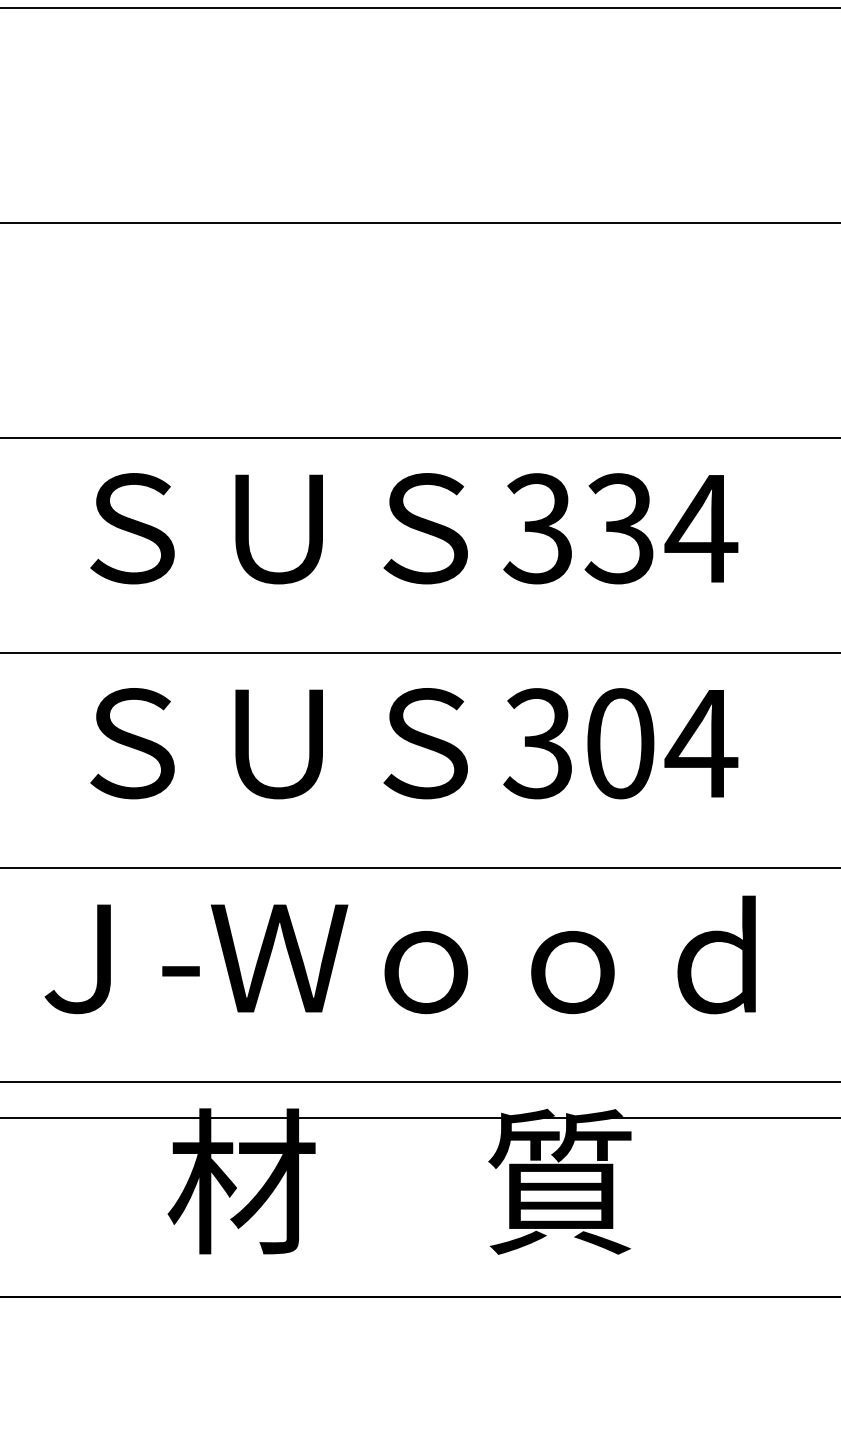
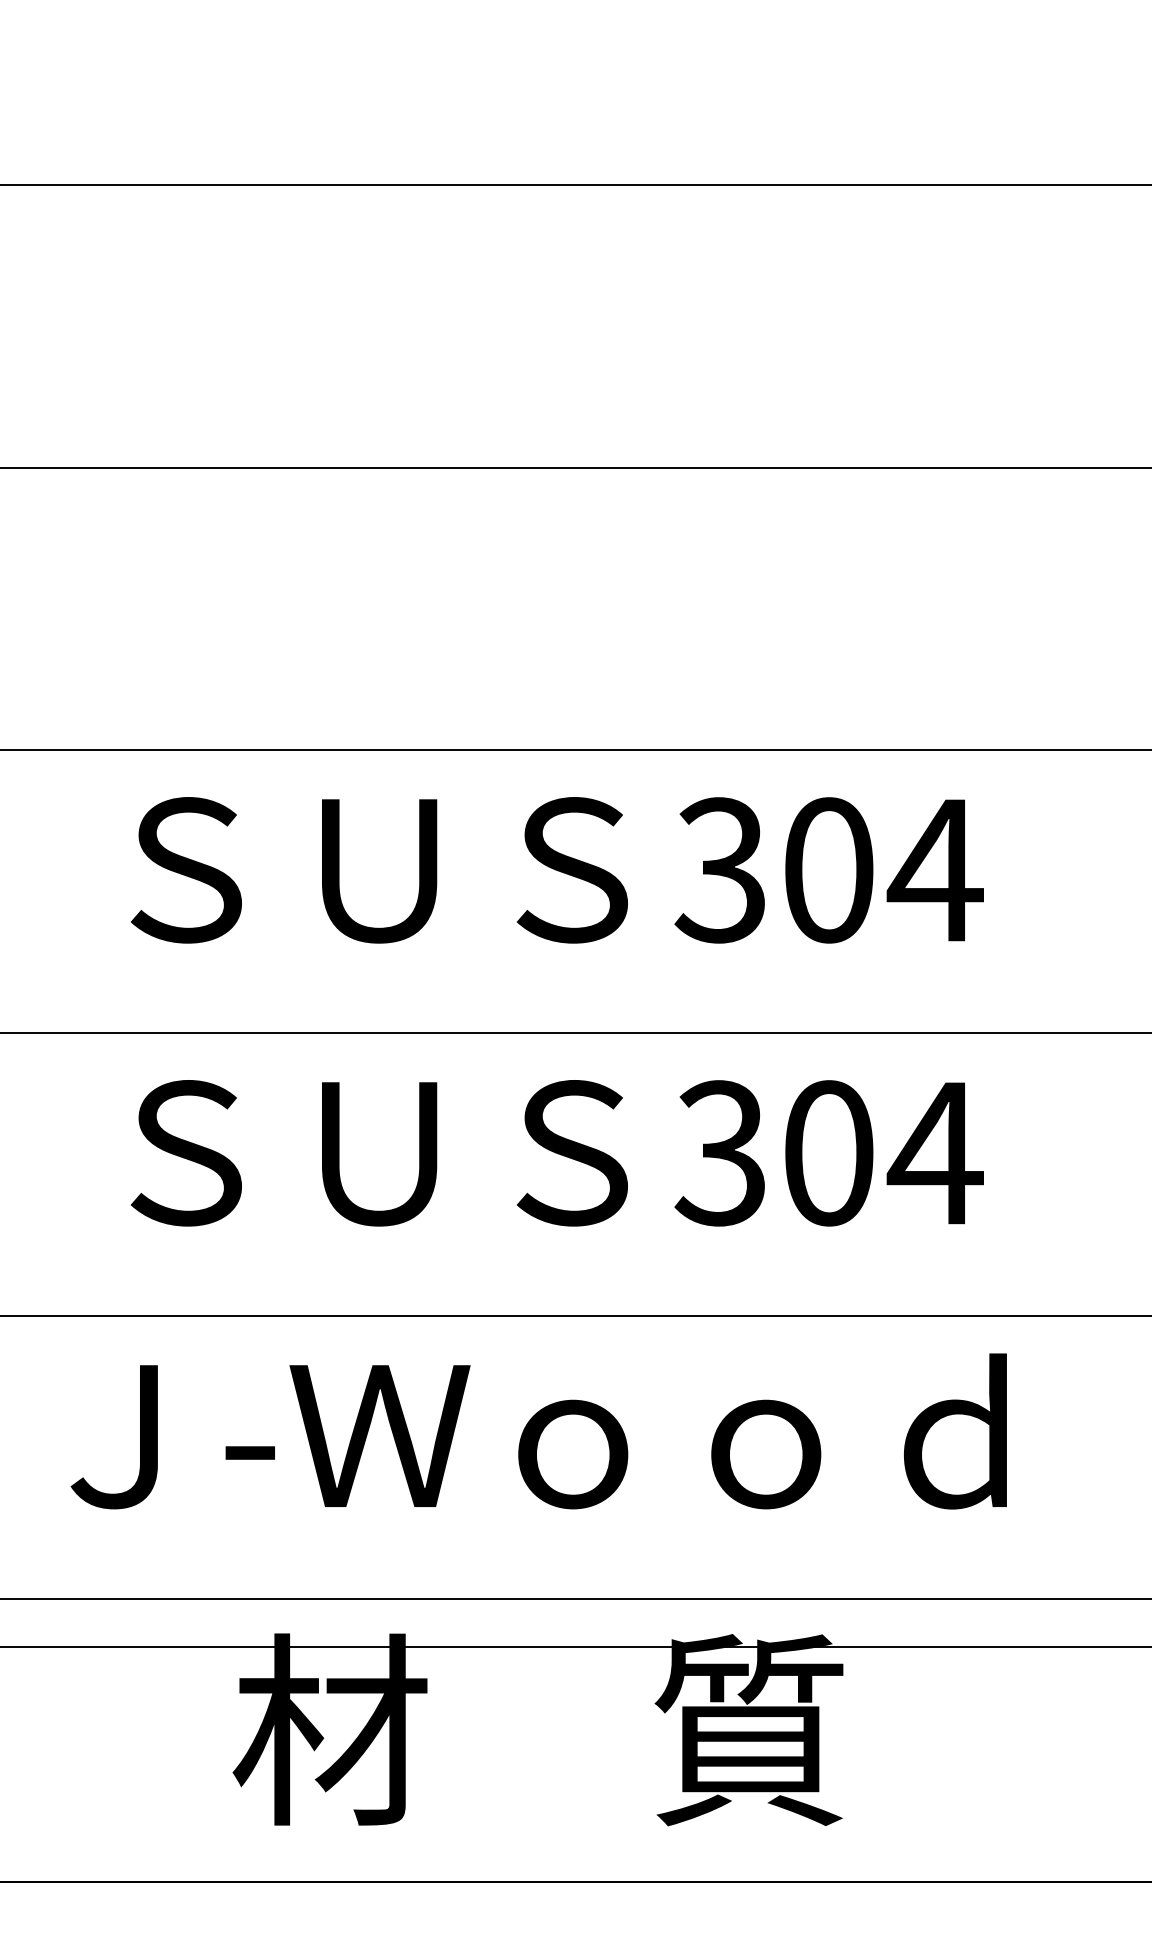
text: (619, 528) -> (827, 870), 334 -> 304

